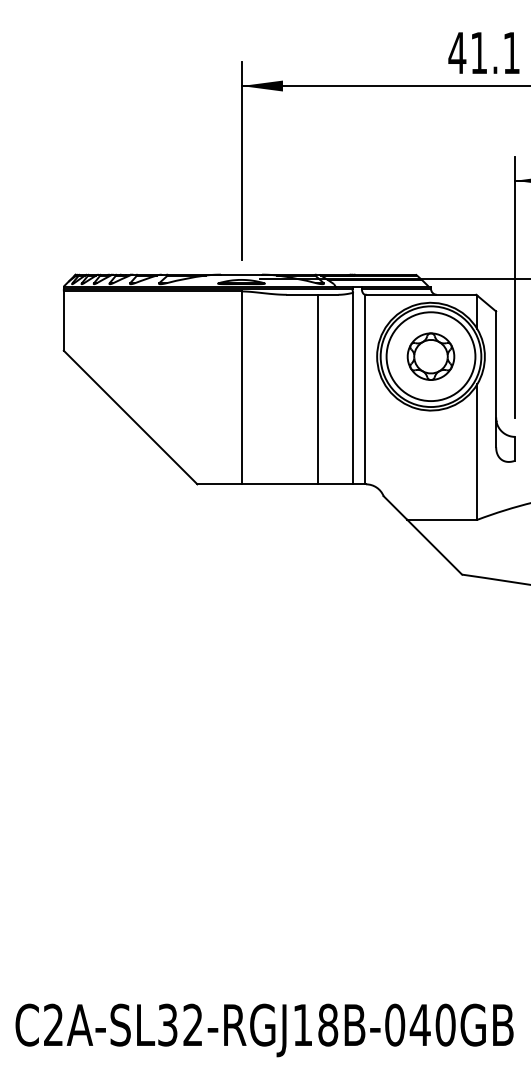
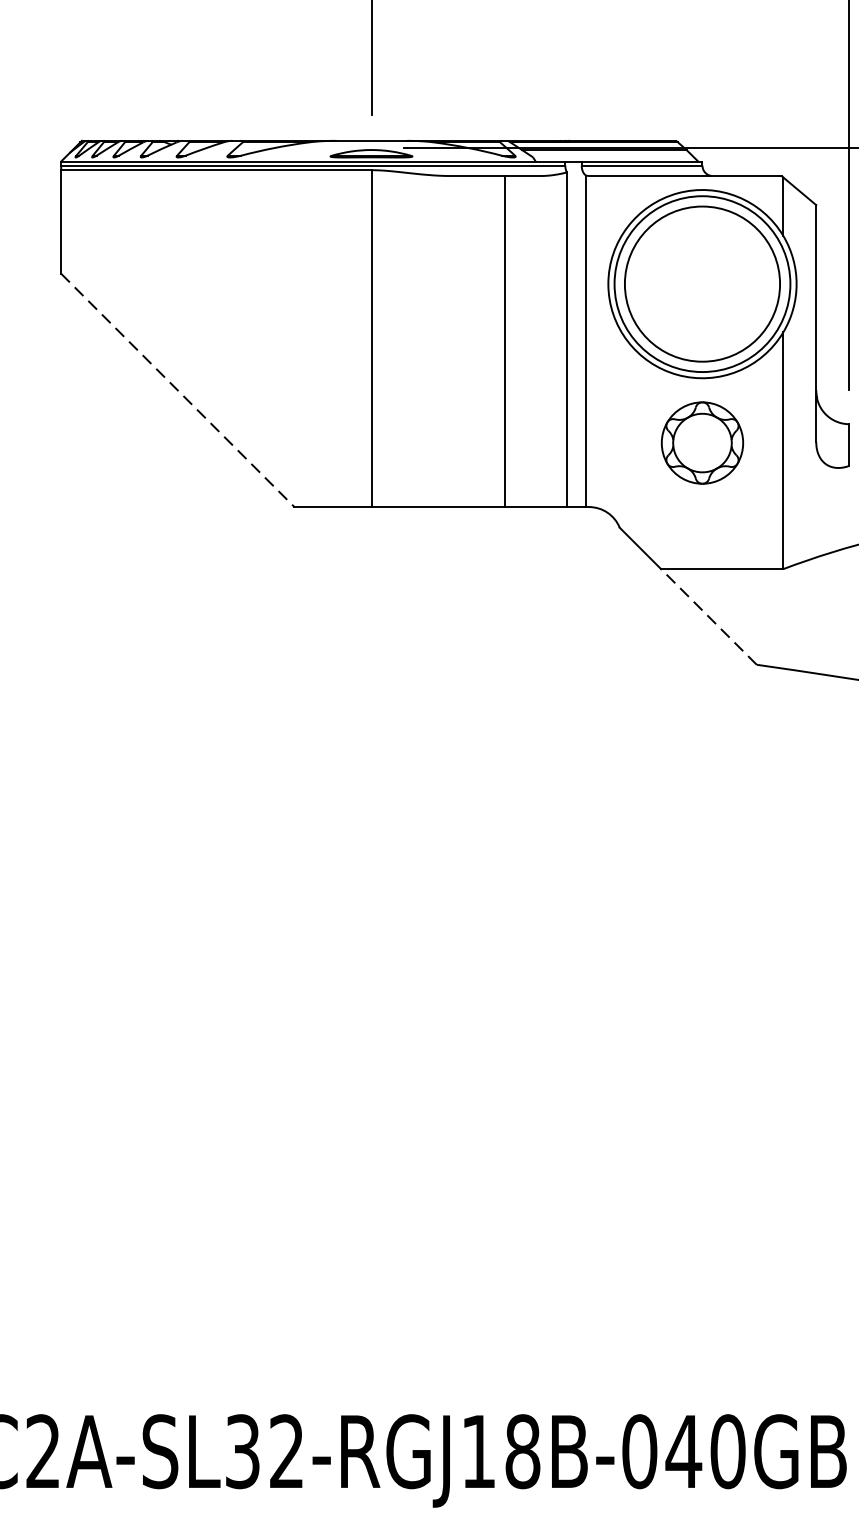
part: (430, 356) -> (701, 442), moved
line: (130, 417) -> (177, 390), solid -> dashed
line: (434, 547) -> (708, 617), solid -> dashed

